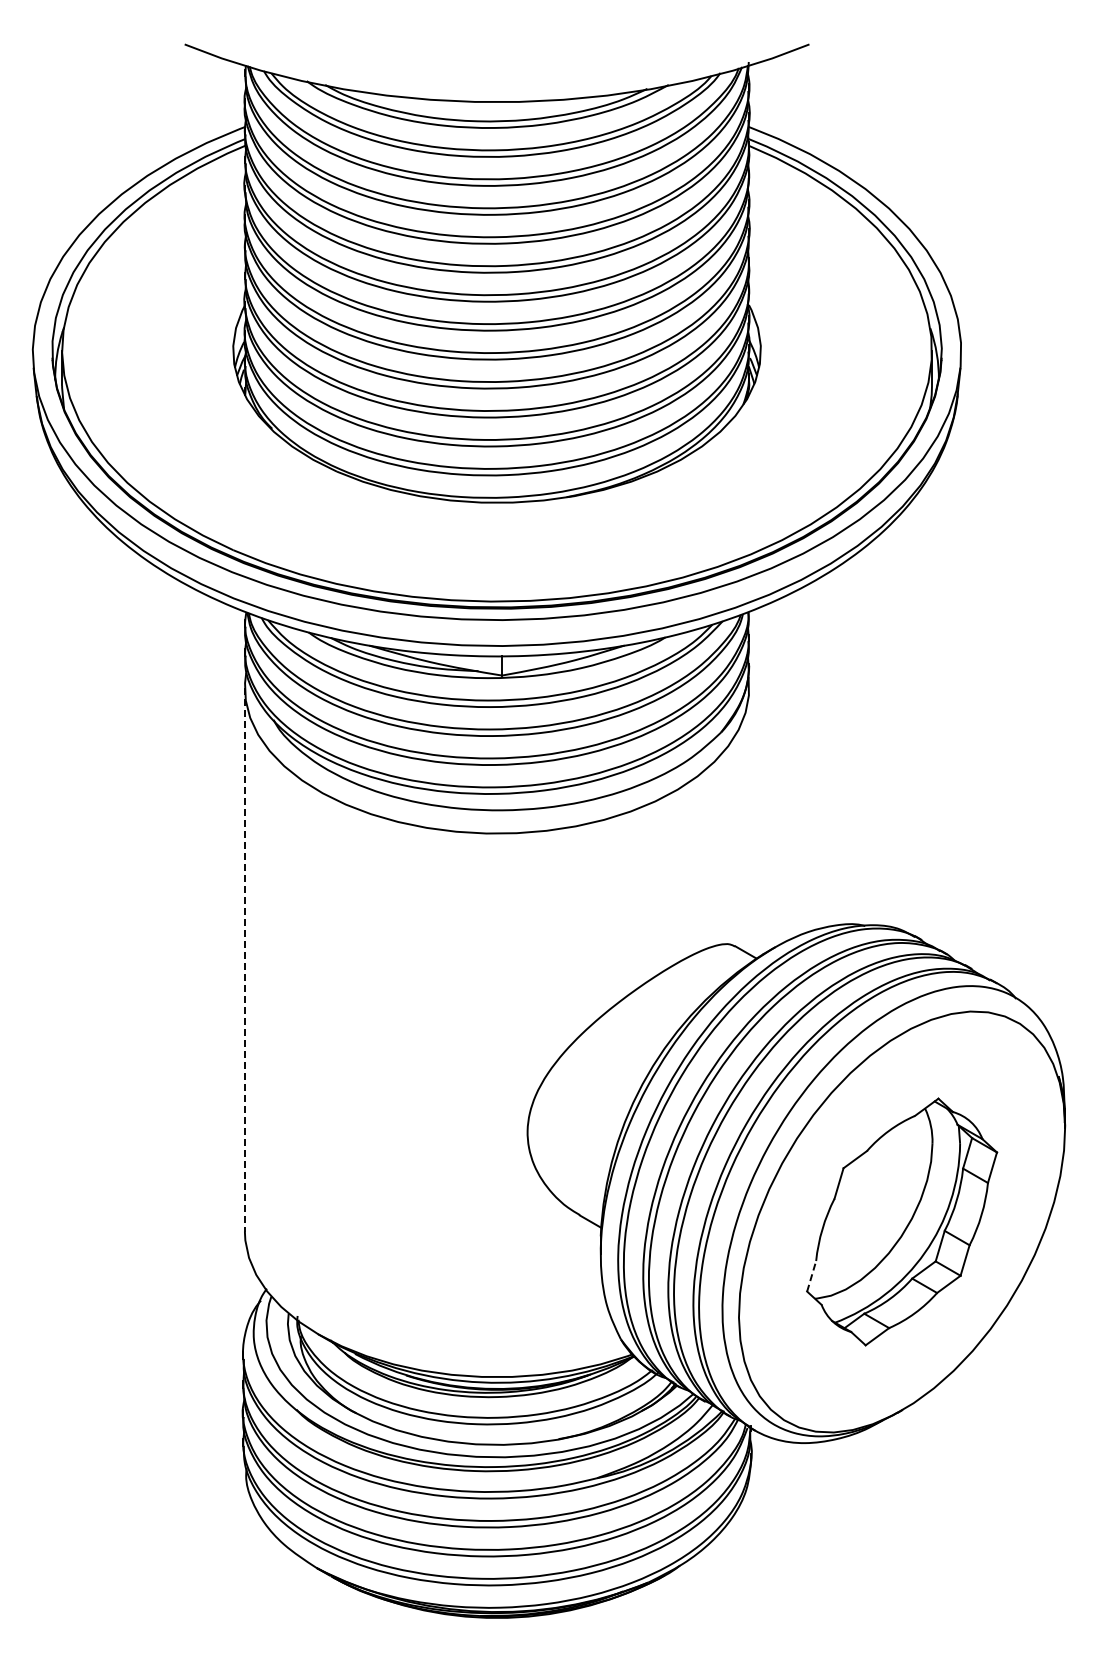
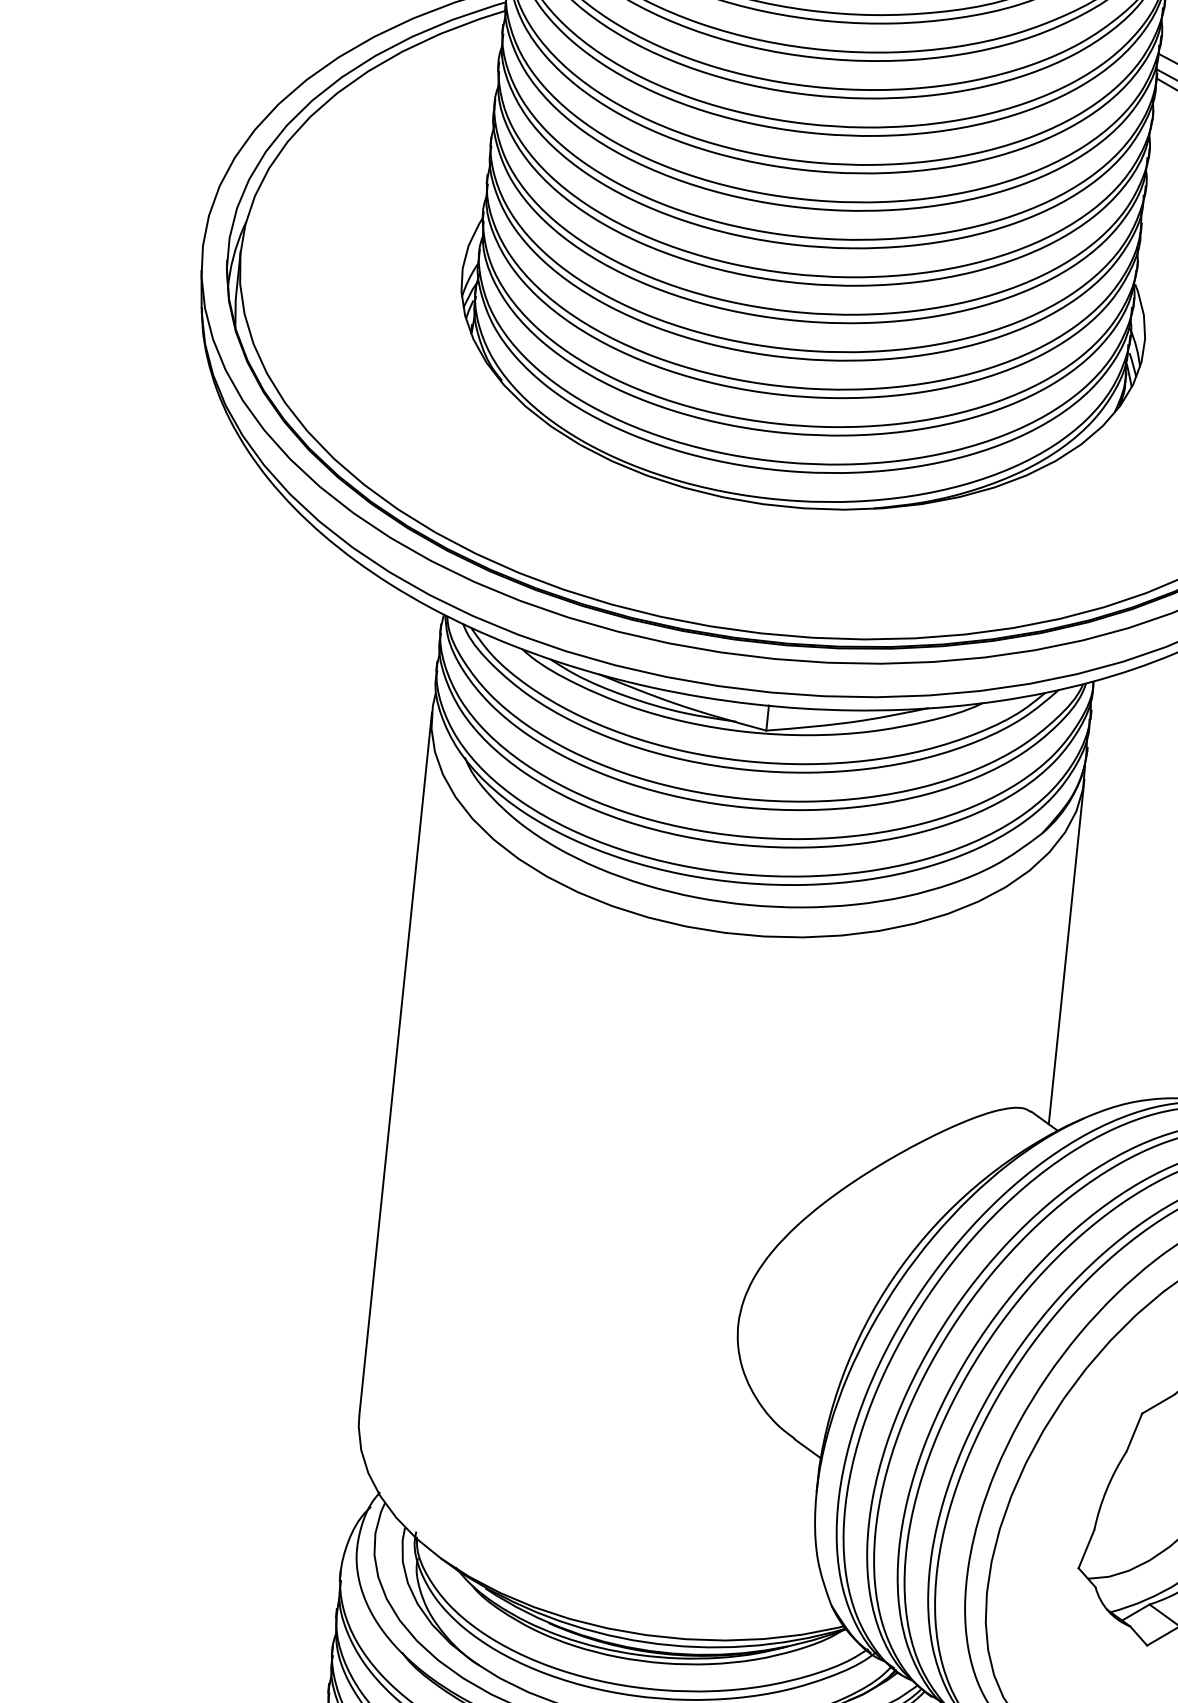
line: (749, 821) -> (1066, 952), added
line: (244, 959) -> (395, 1063), dashed -> solid
line: (811, 1276) -> (1086, 1549), dashed -> solid

